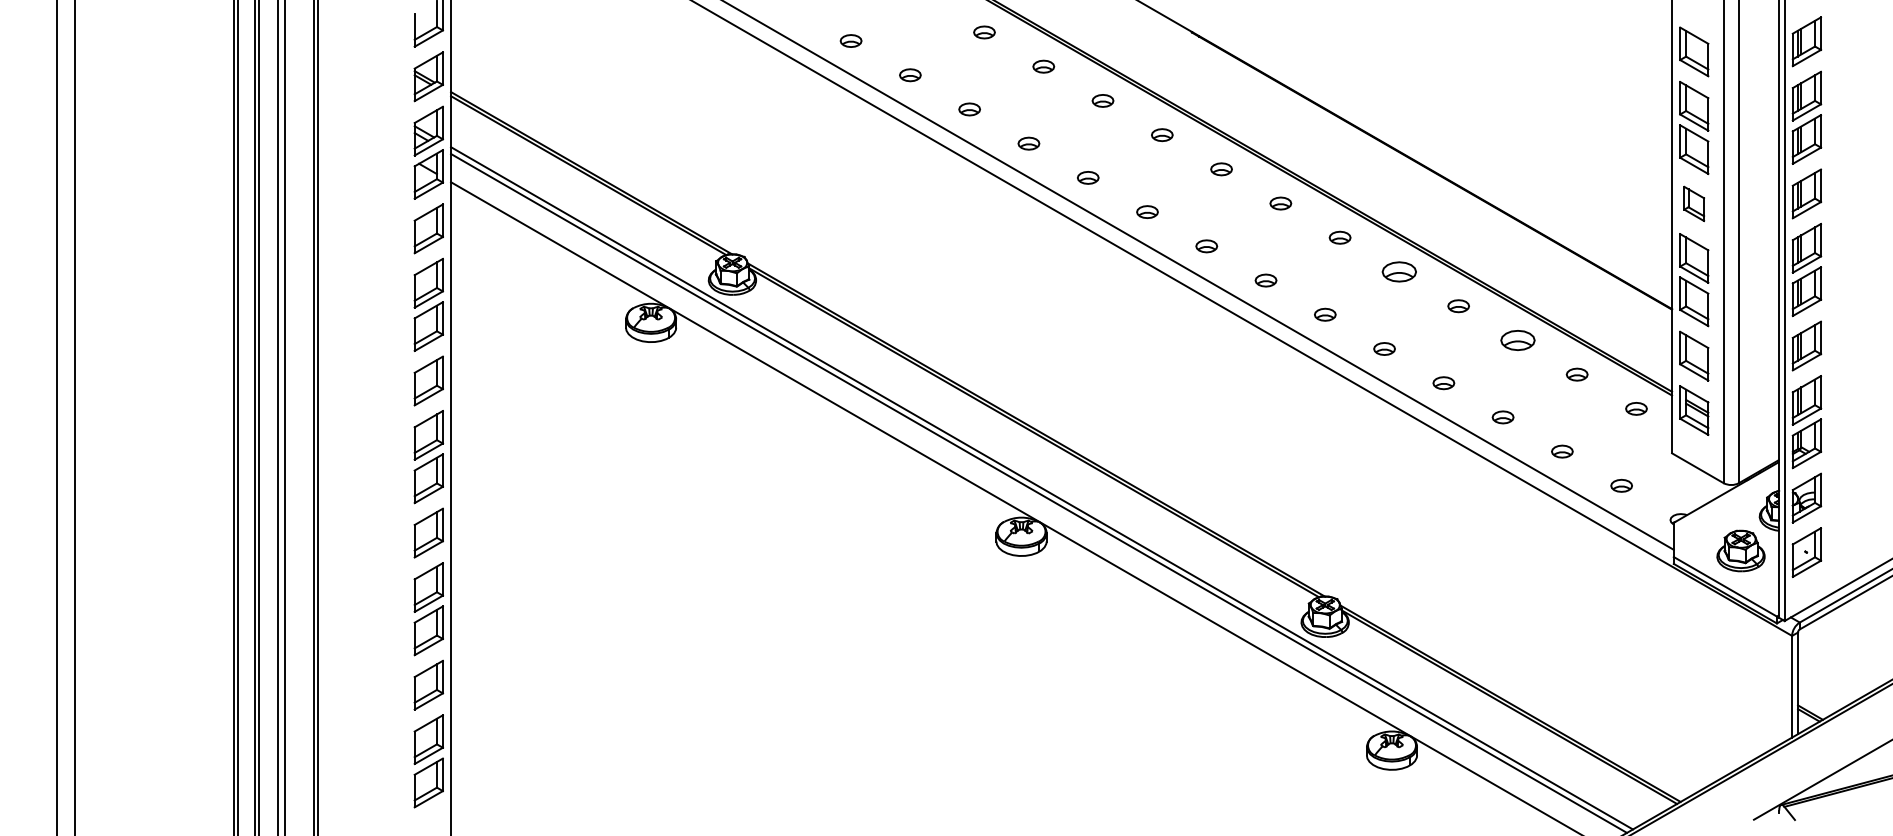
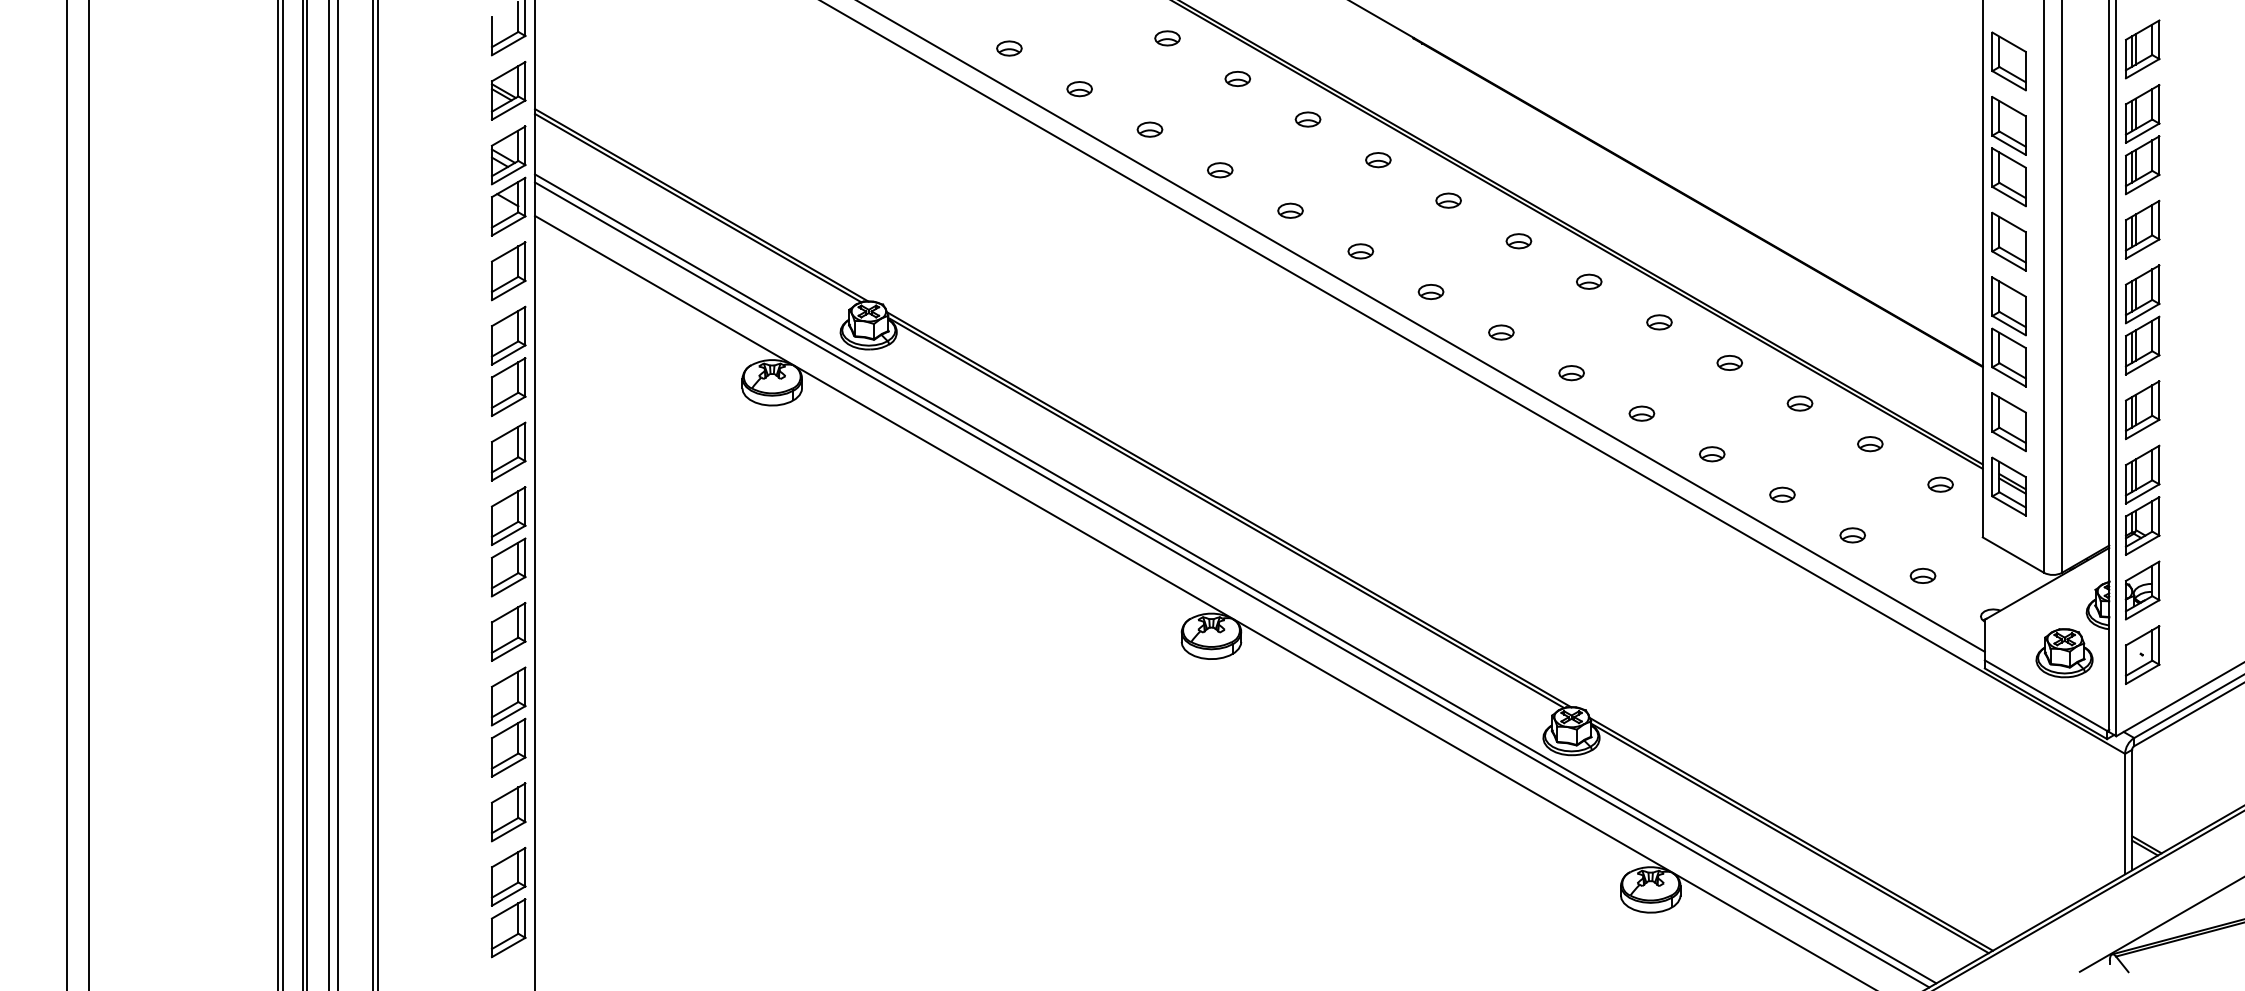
part: (1693, 203) -> (2008, 241), size x1.43
part: (1399, 272) -> (1659, 322), size x0.62
part: (1517, 340) -> (1799, 403), size x0.62

